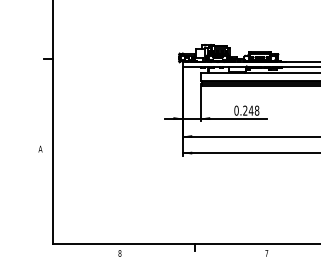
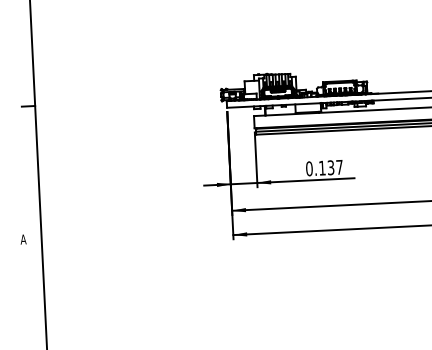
text: (251, 110) -> (331, 167), 0.248 -> 0.137

